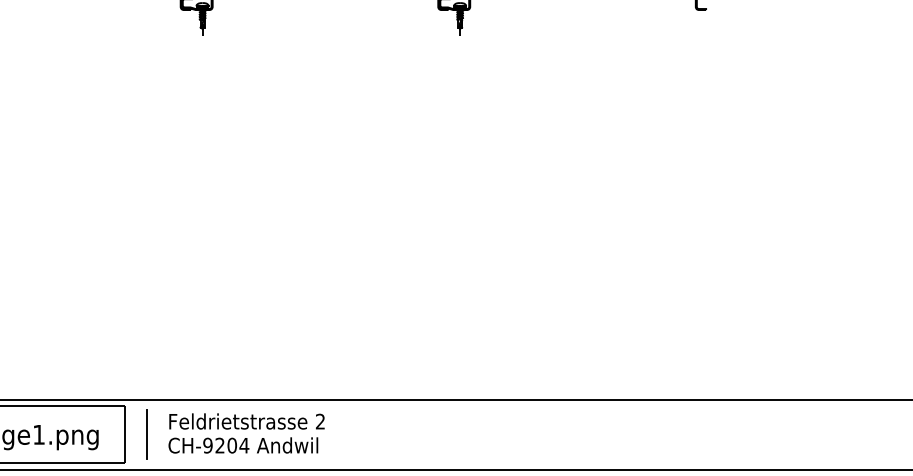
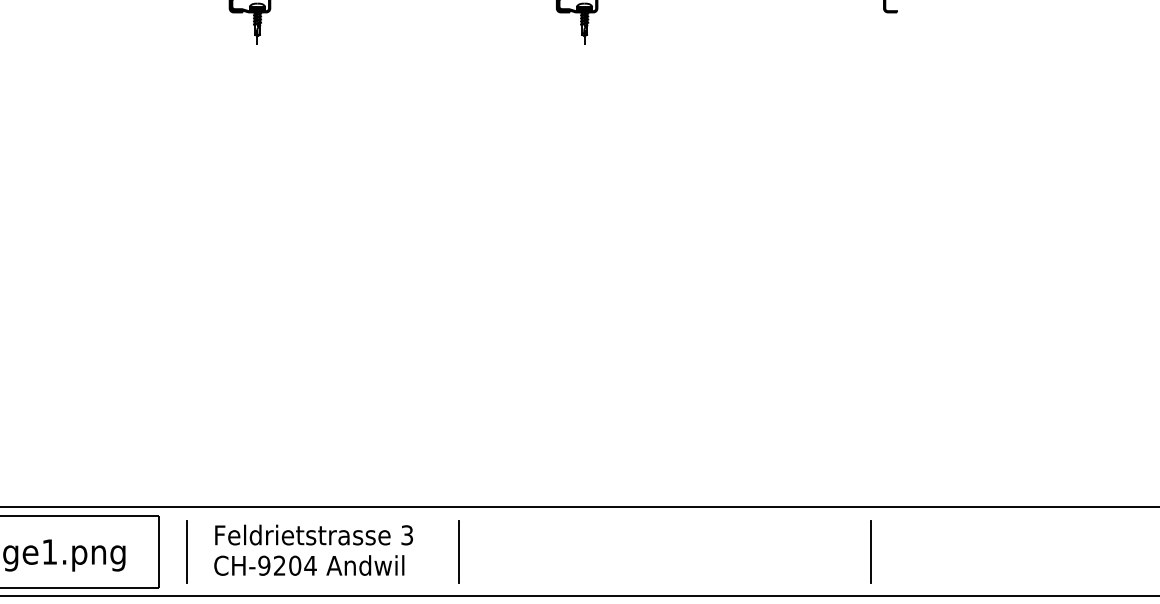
text: (319, 421) -> (406, 535), 2 -> 3
line: (361, 434) -> (459, 551), added
line: (685, 434) -> (870, 551), added

